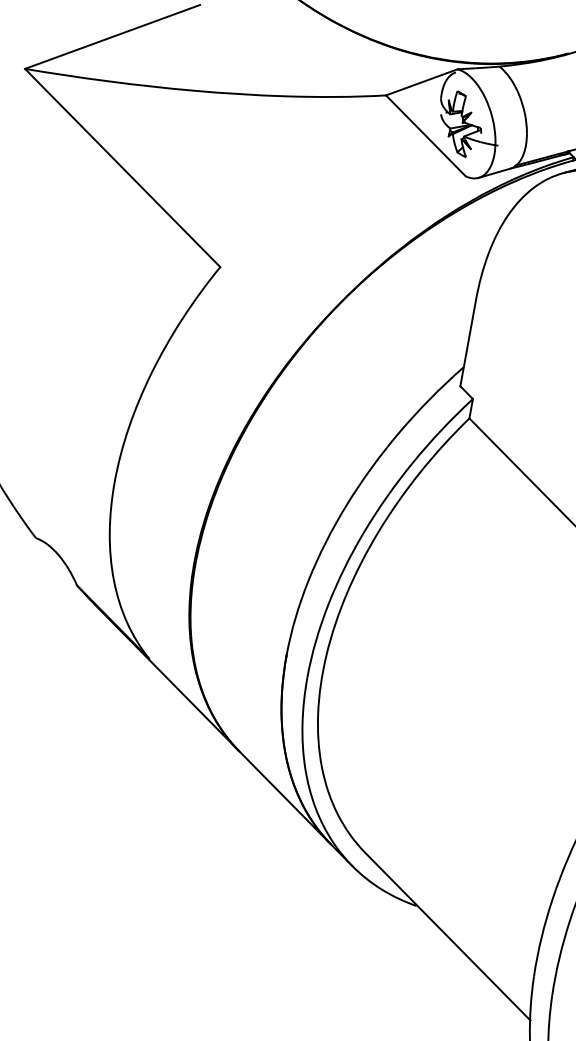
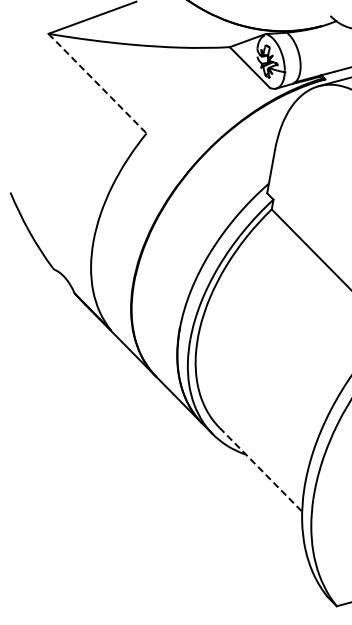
line: (122, 167) -> (97, 83), solid -> dashed
line: (449, 938) -> (261, 470), solid -> dashed

